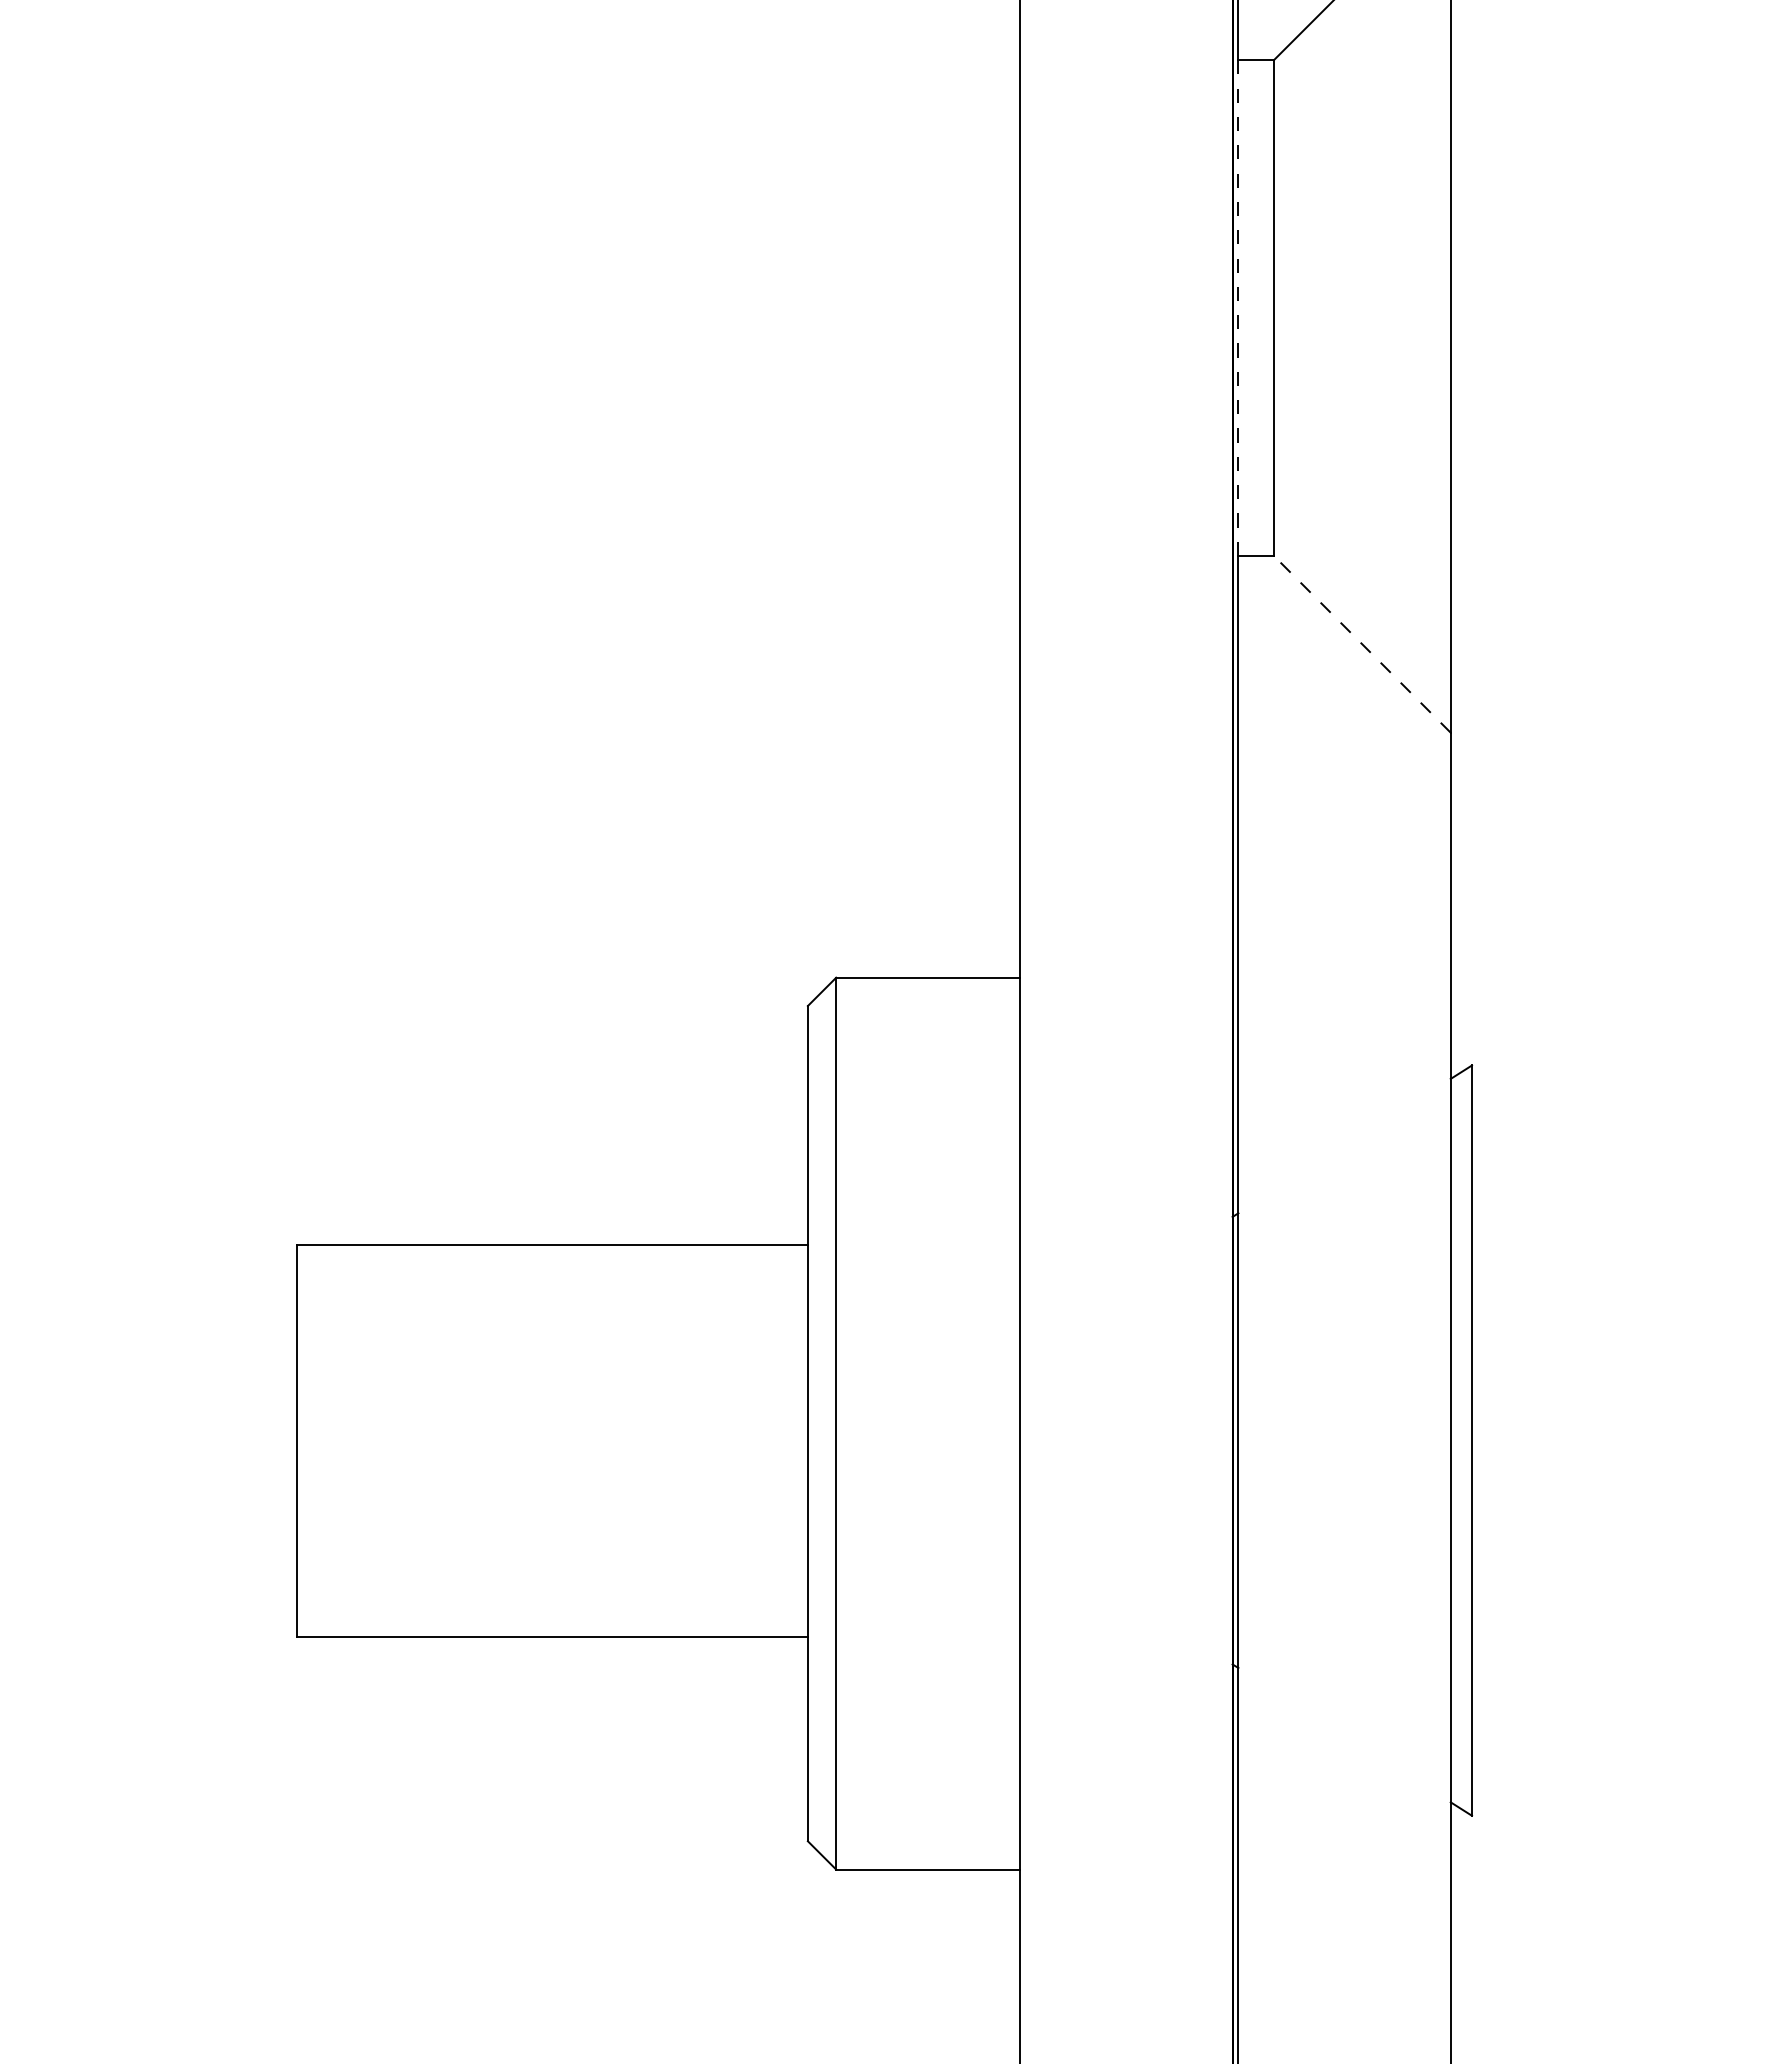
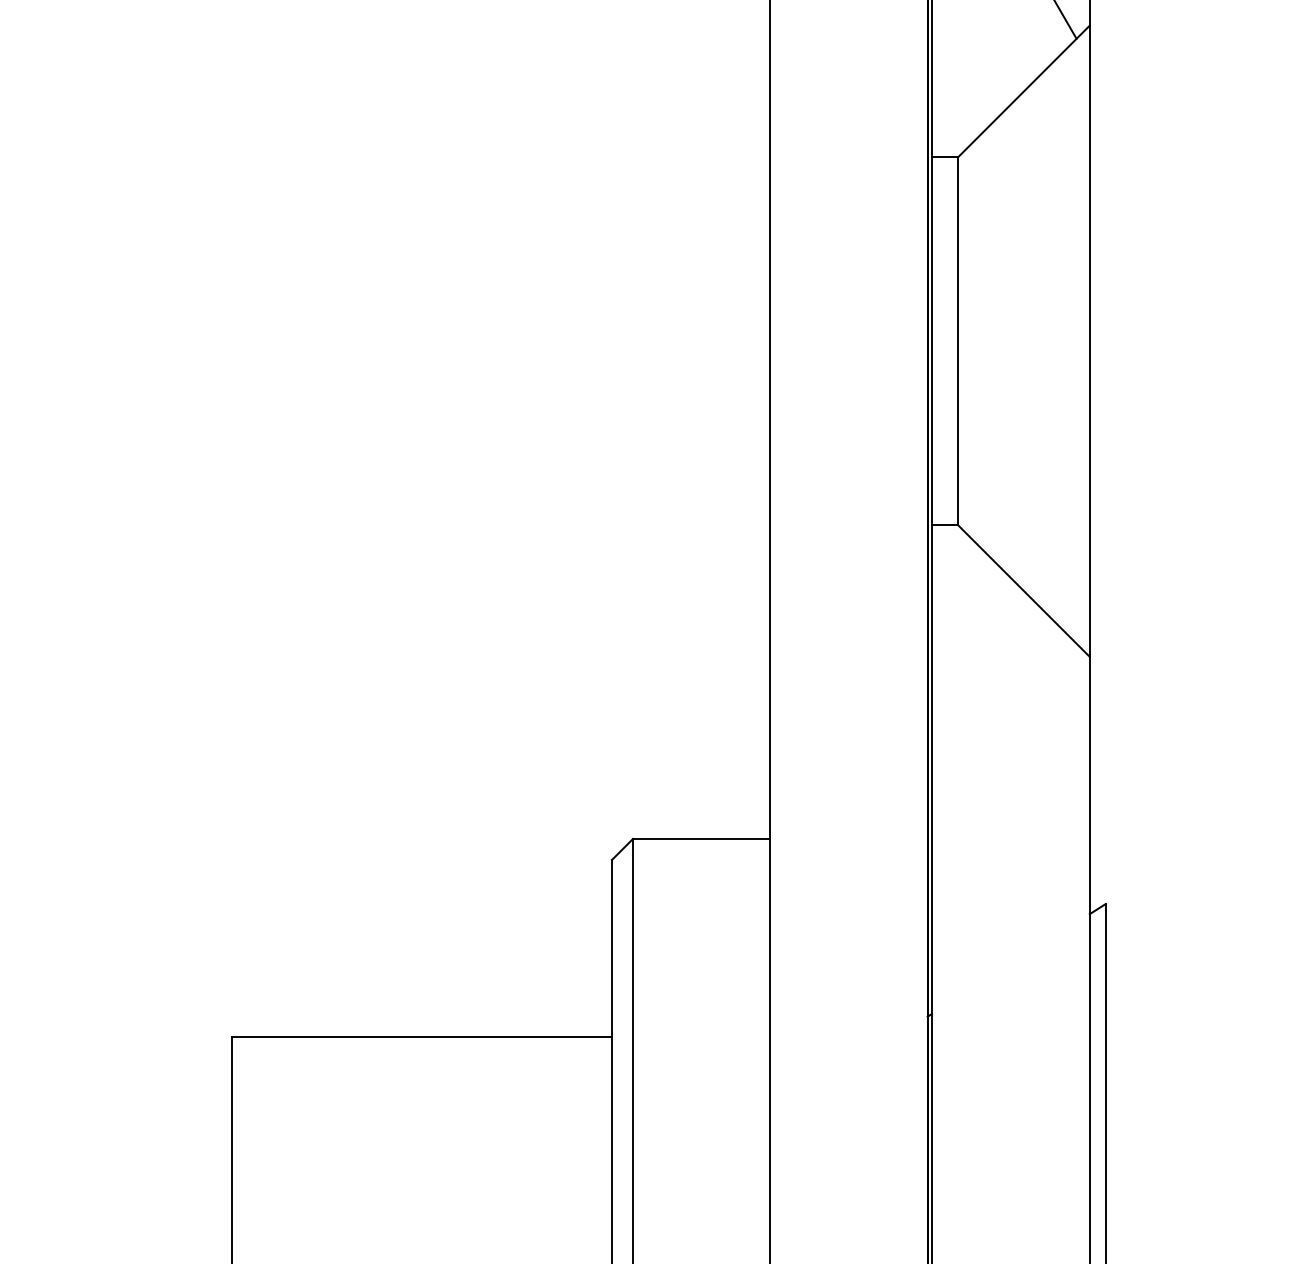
line: (1238, 308) -> (932, 341), dashed -> solid
line: (1361, 643) -> (1023, 590), dashed -> solid

